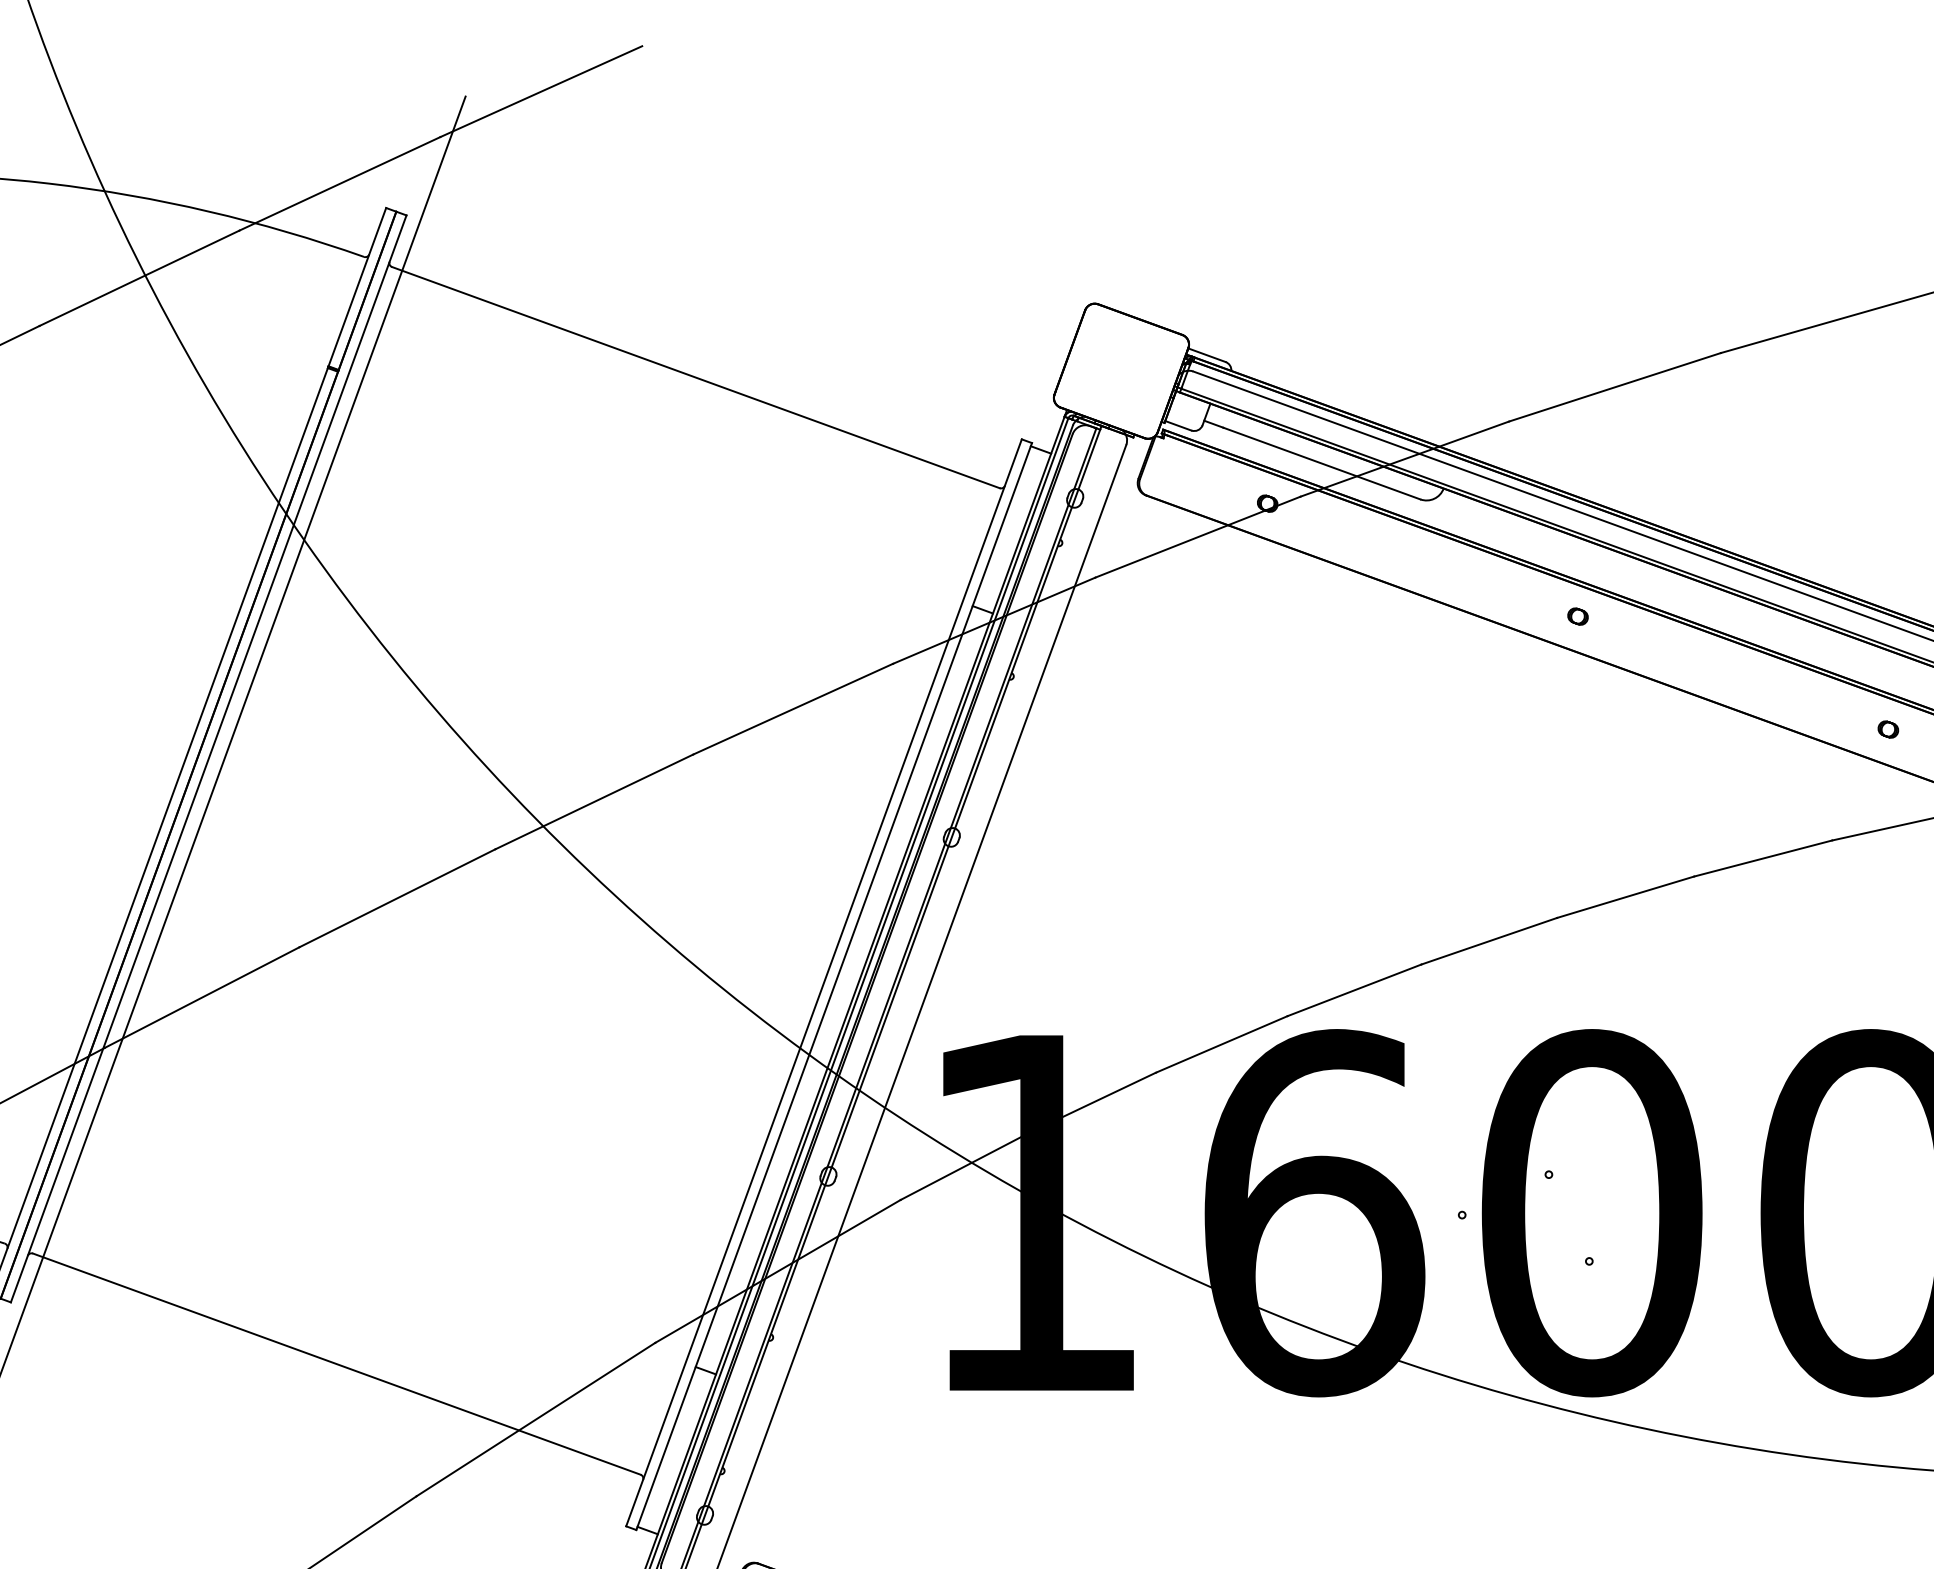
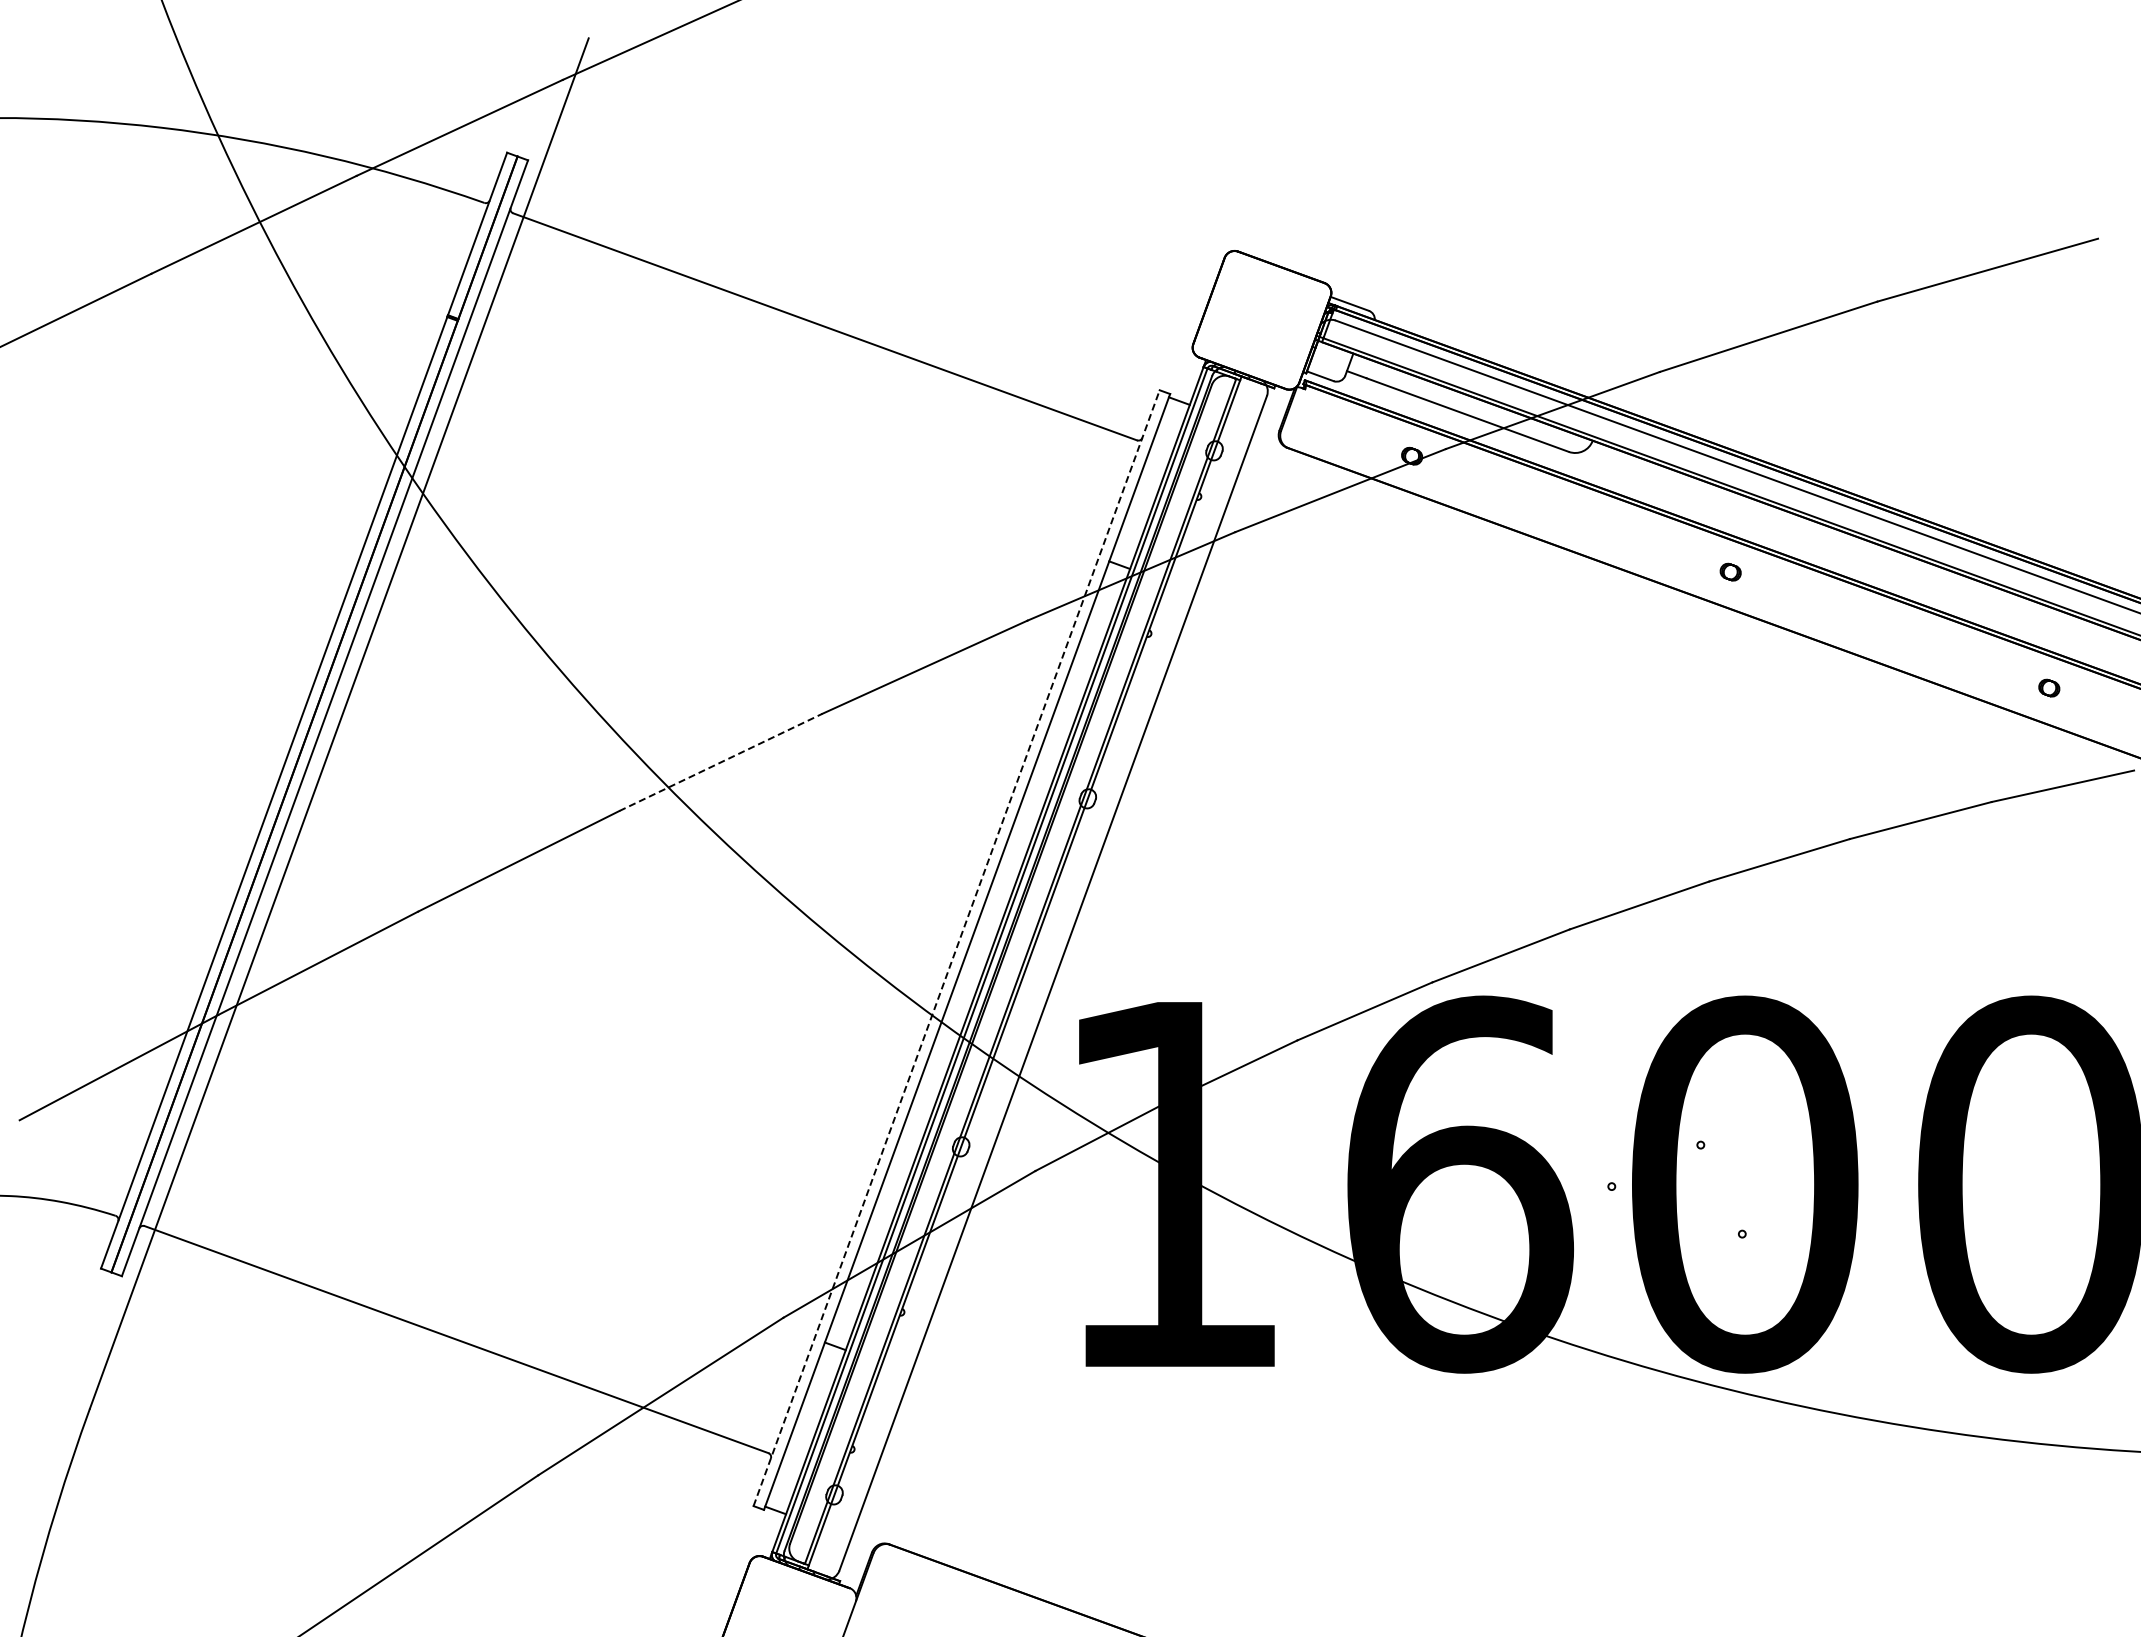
line: (593, 801) -> (720, 762), solid -> dashed
line: (823, 983) -> (956, 948), solid -> dashed

